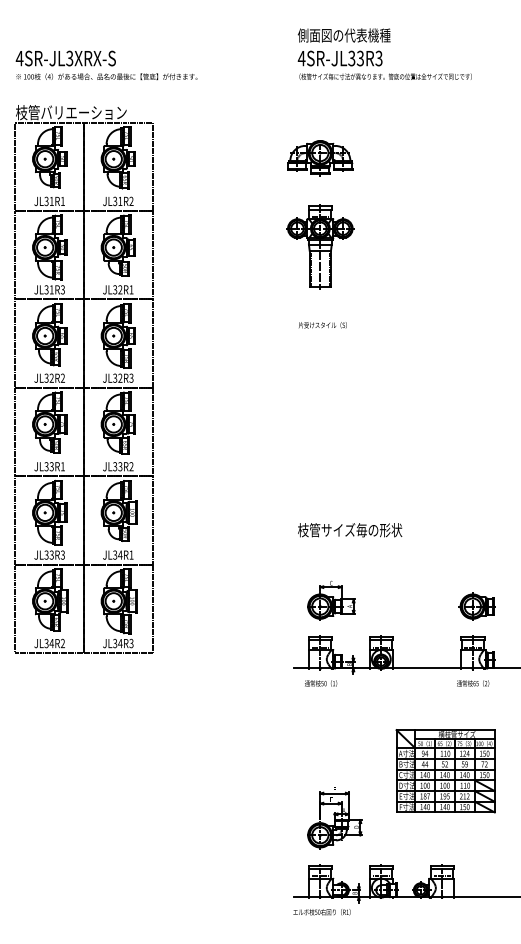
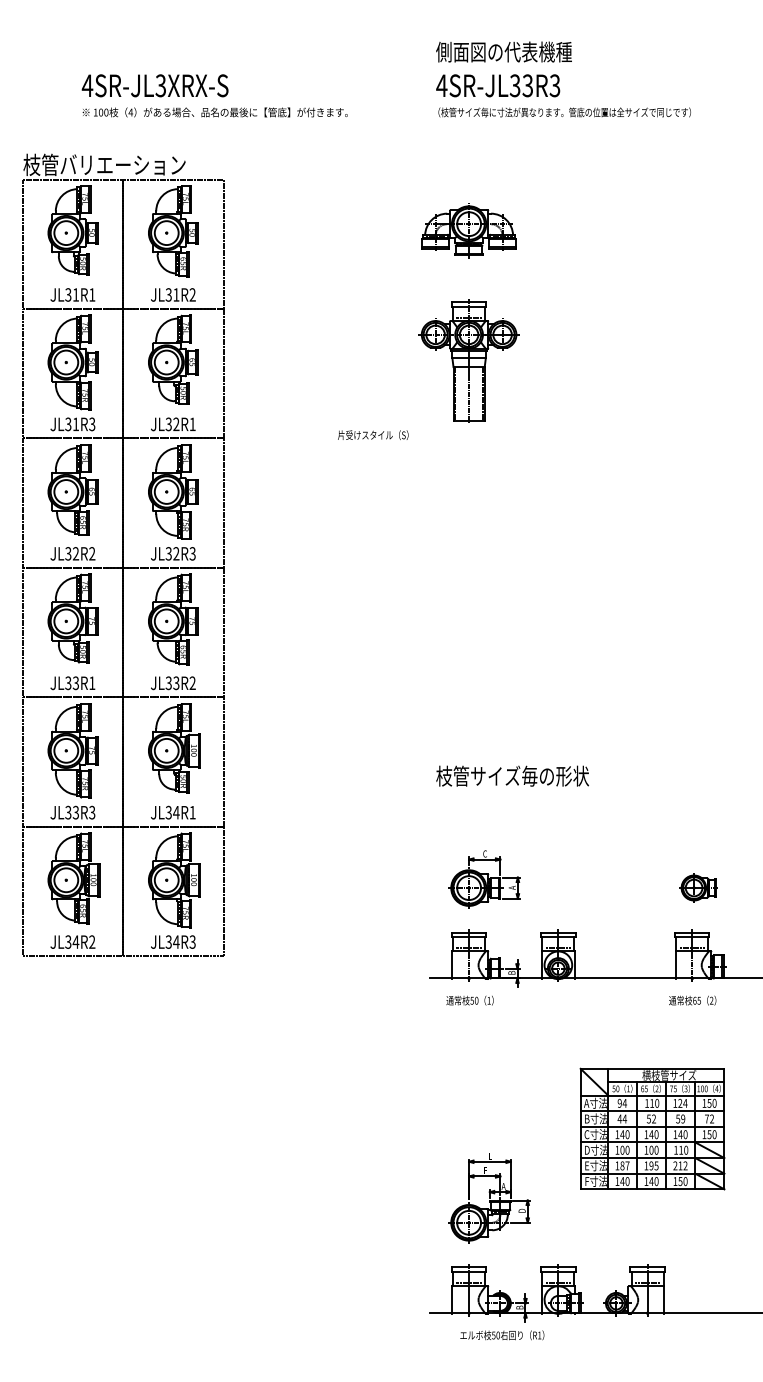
text: (106, 65) -> (214, 95), moved
text: (322, 325) -> (372, 435), moved
part: (476, 606) -> (697, 887), size x0.7
text: (321, 912) -> (501, 1335), moved

